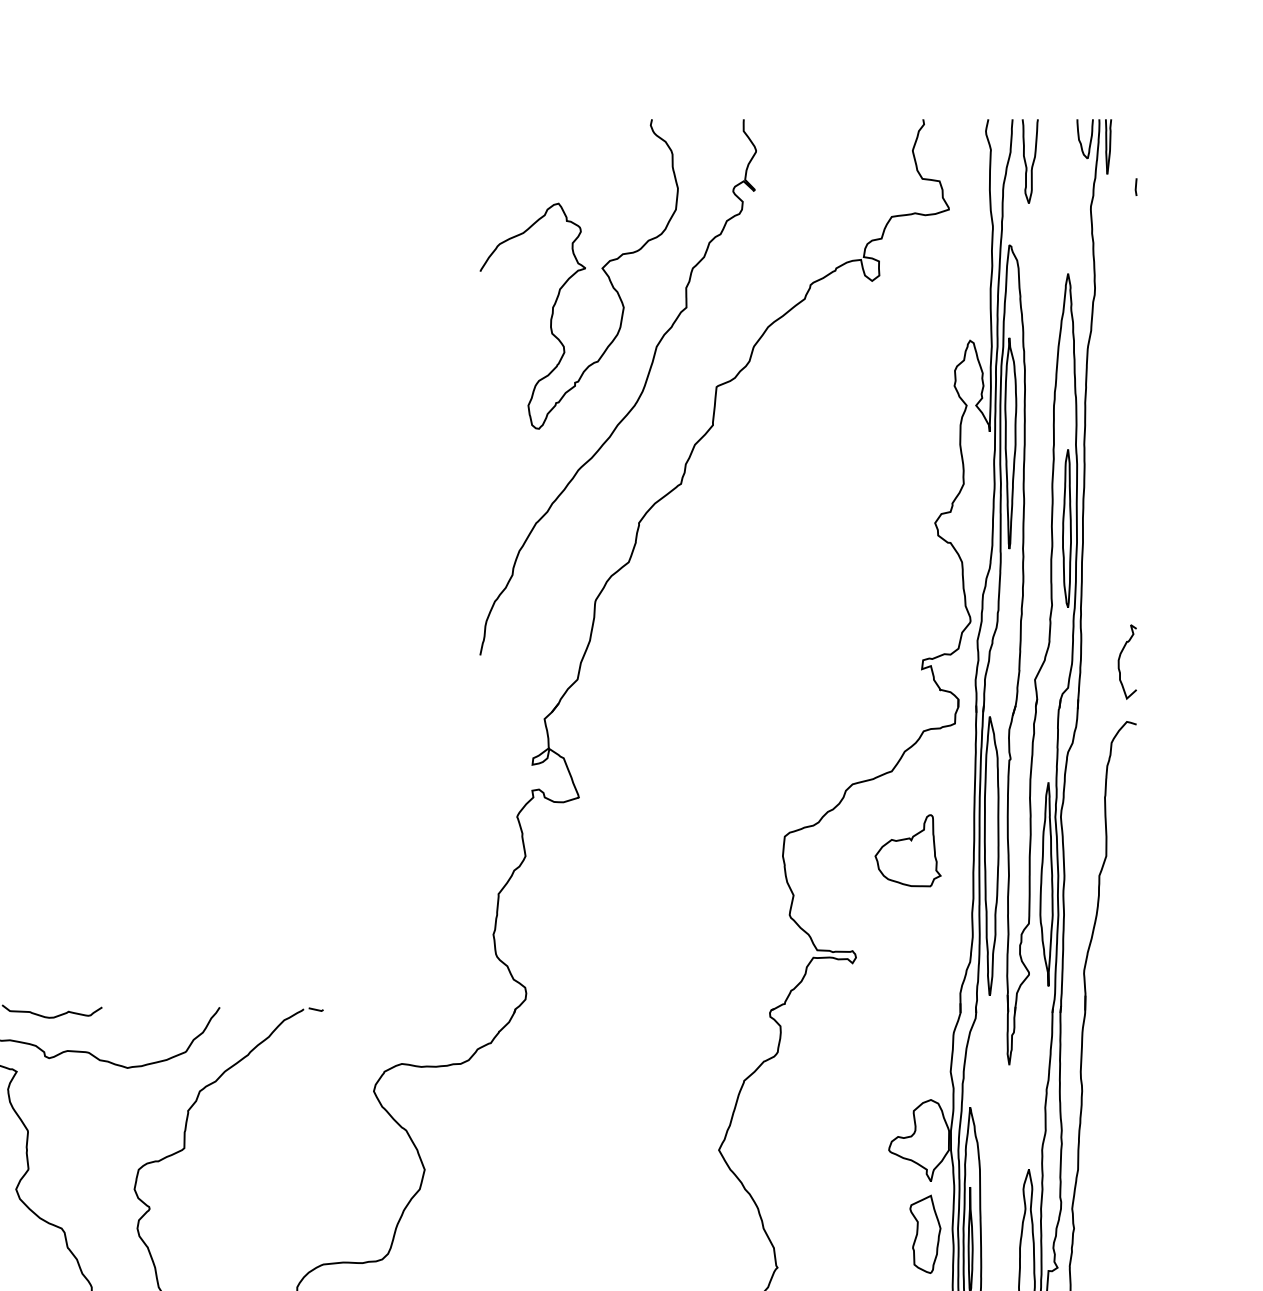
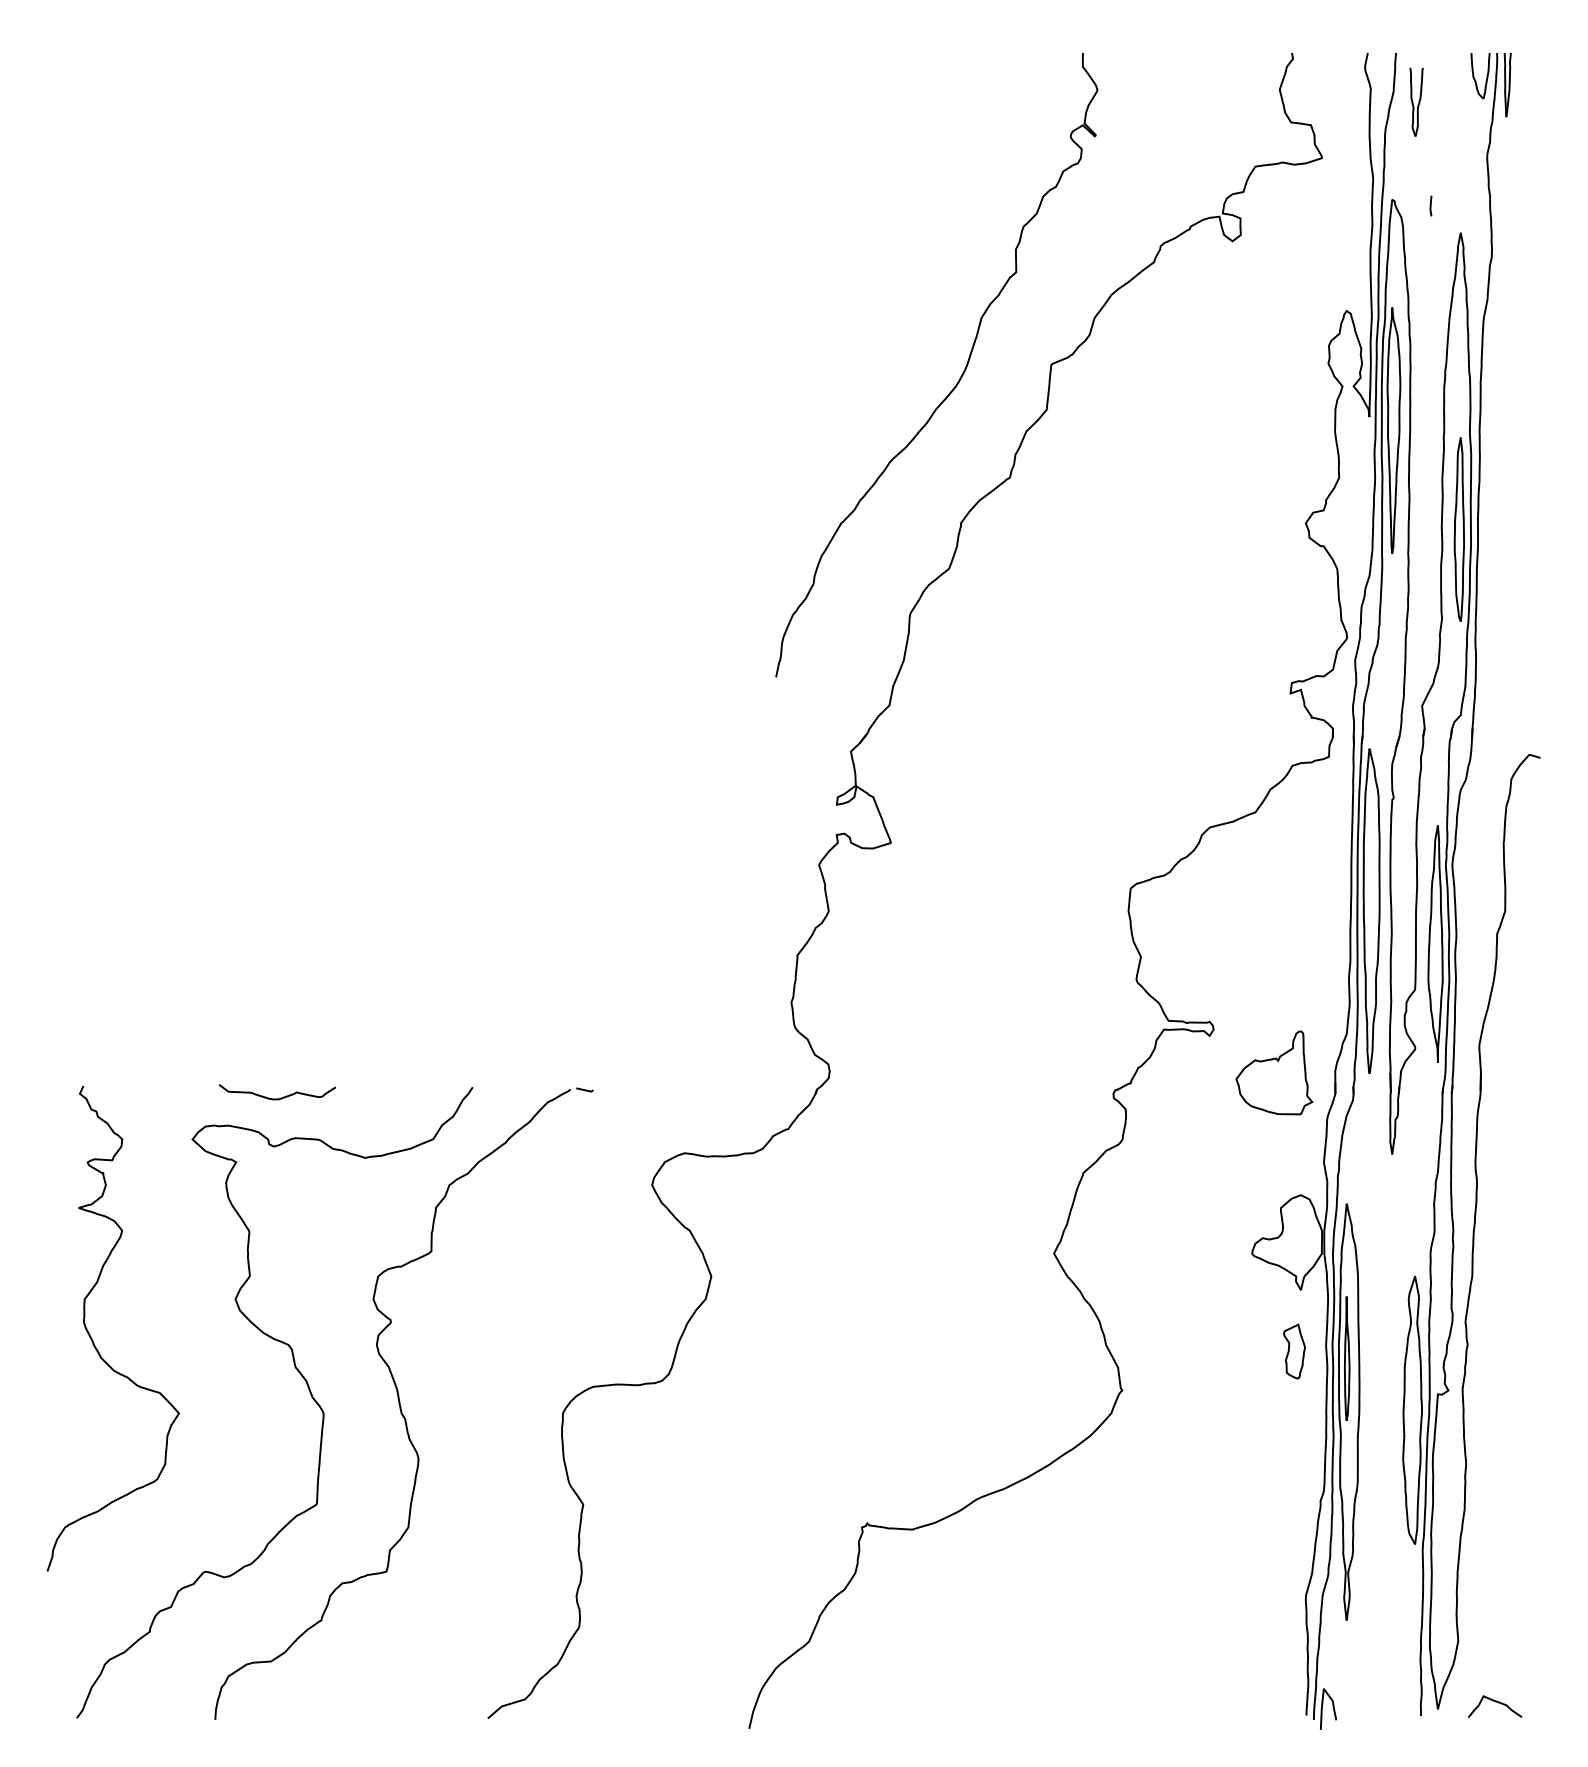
part: (1030, 161) -> (1416, 102), size x0.7
line: (1135, 186) -> (1430, 205), moved
curve: (577, 272) -> (889, 231), removed
curve: (1120, 658) -> (1521, 680), removed
part: (908, 850) -> (1274, 1072), moved
part: (925, 1234) -> (1294, 1351), size x0.6

